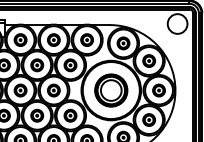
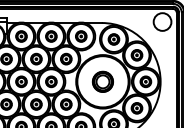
part: (110, 90) -> (102, 81), size x0.7

